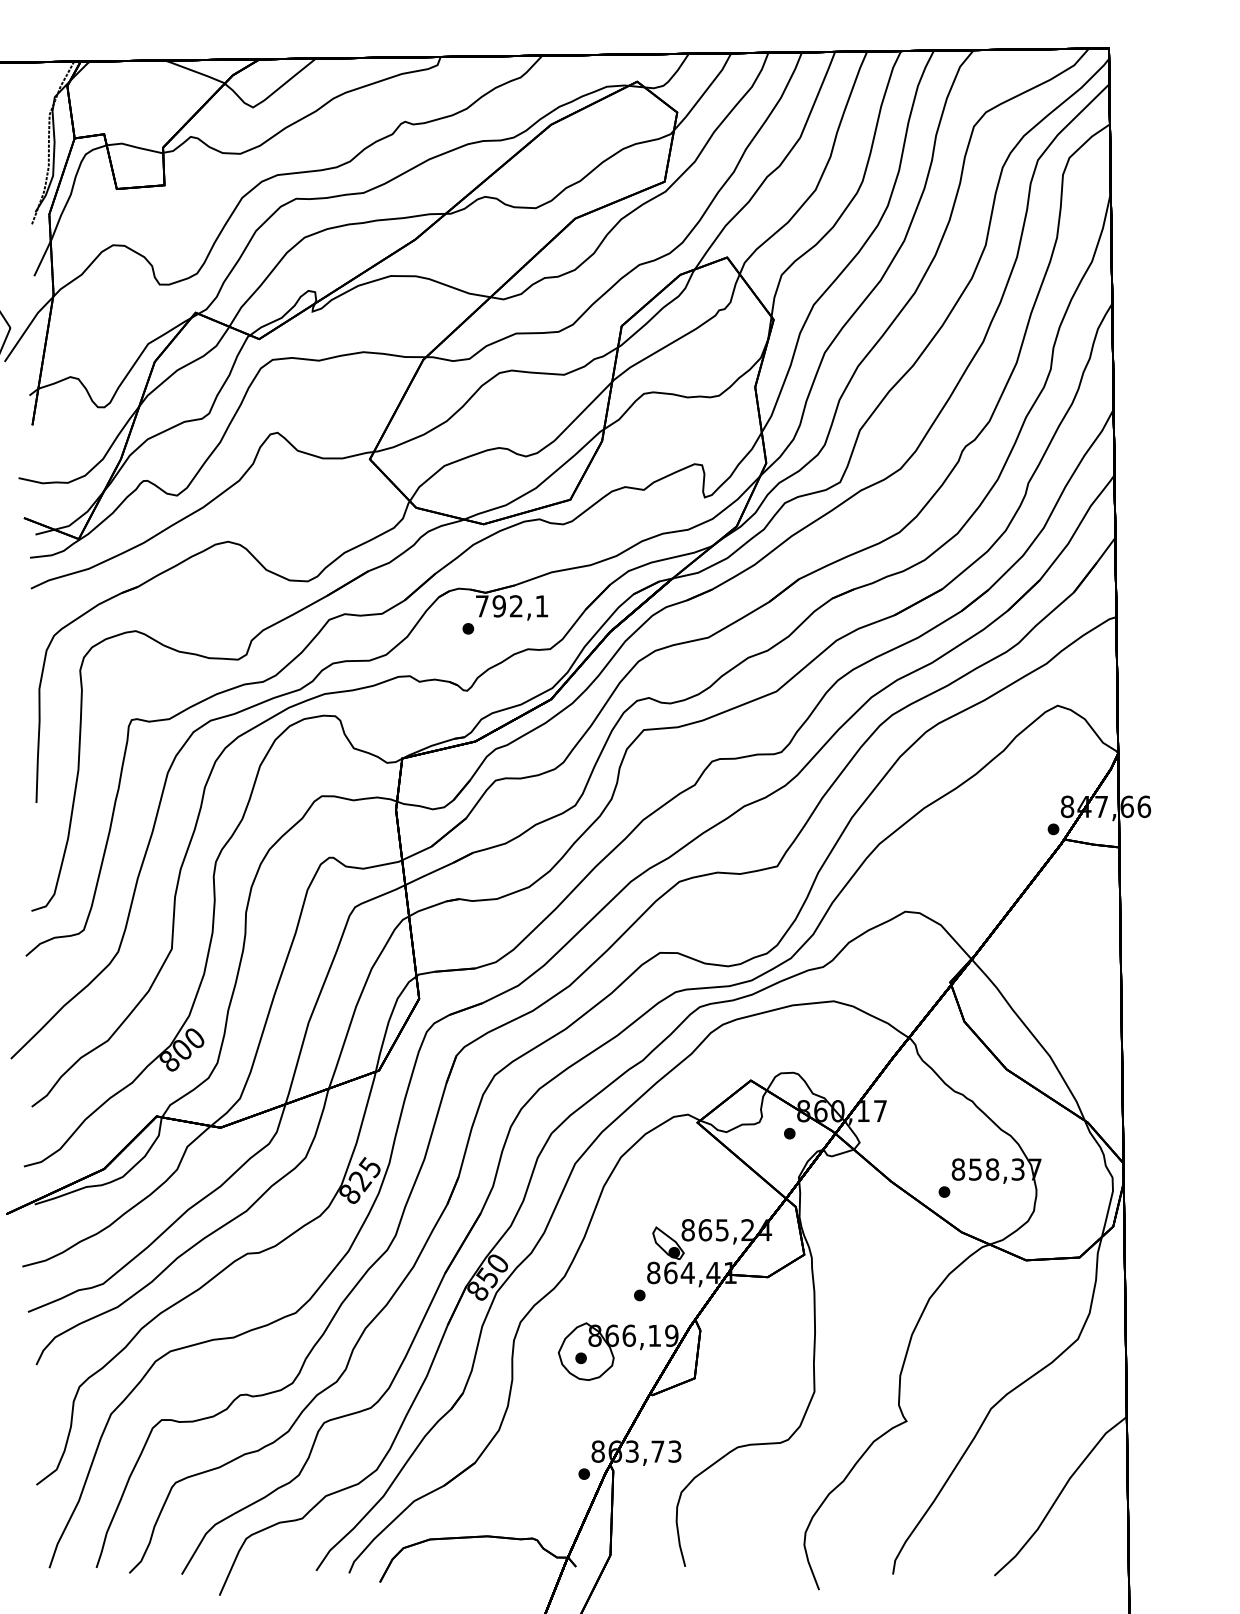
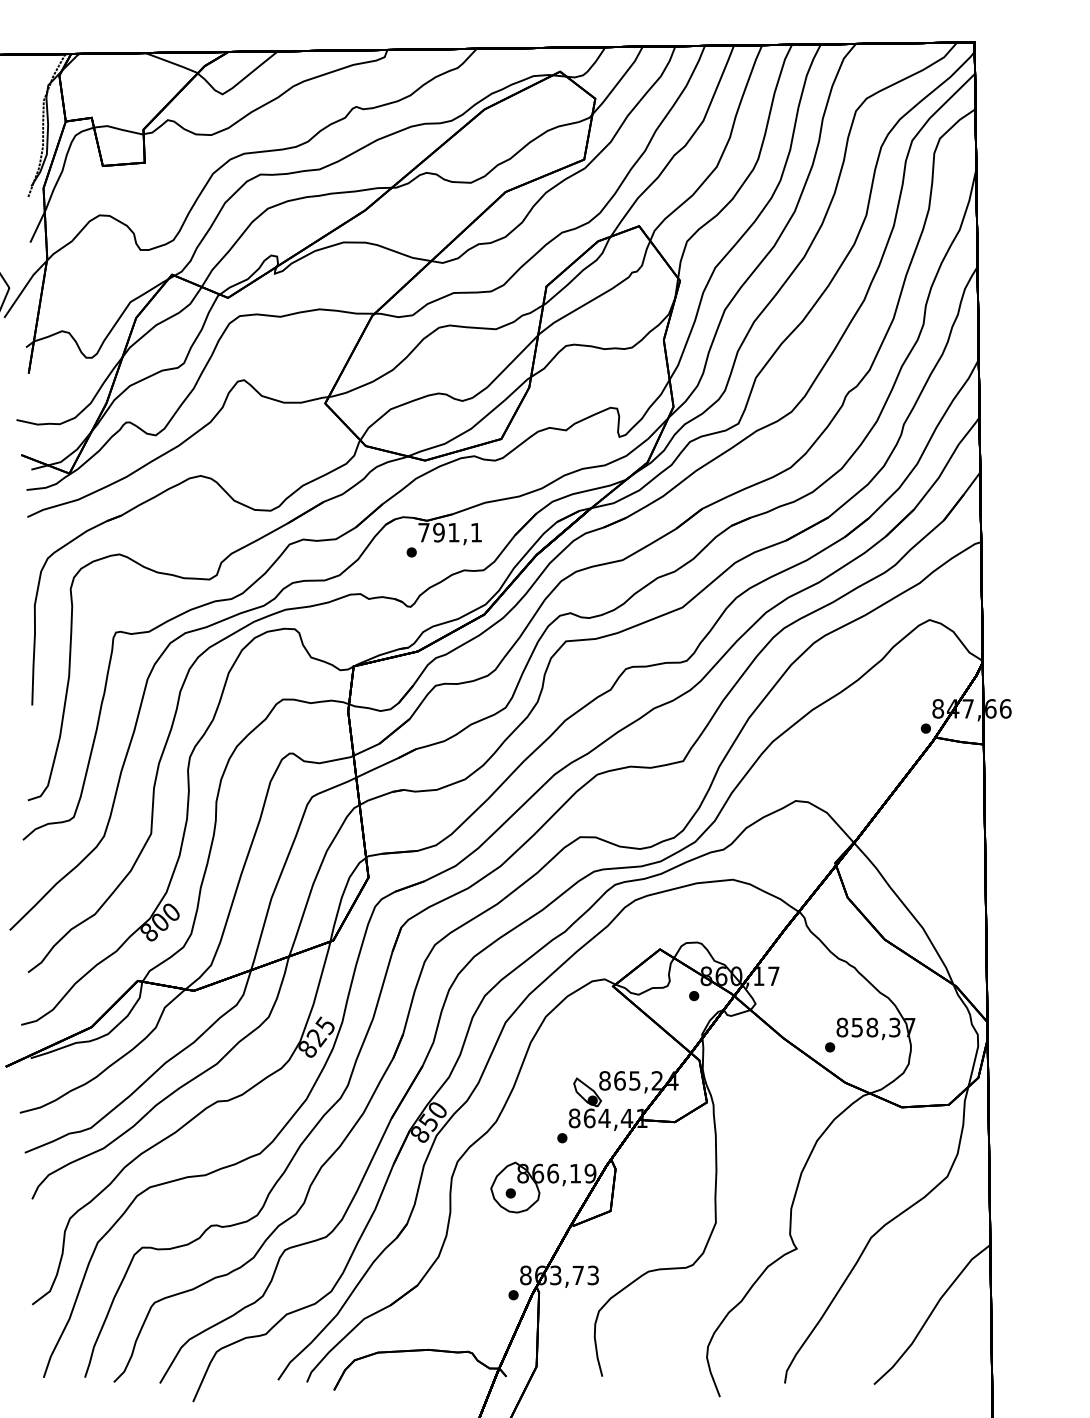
text: (516, 606) -> (454, 532), 792,1 -> 791,1

